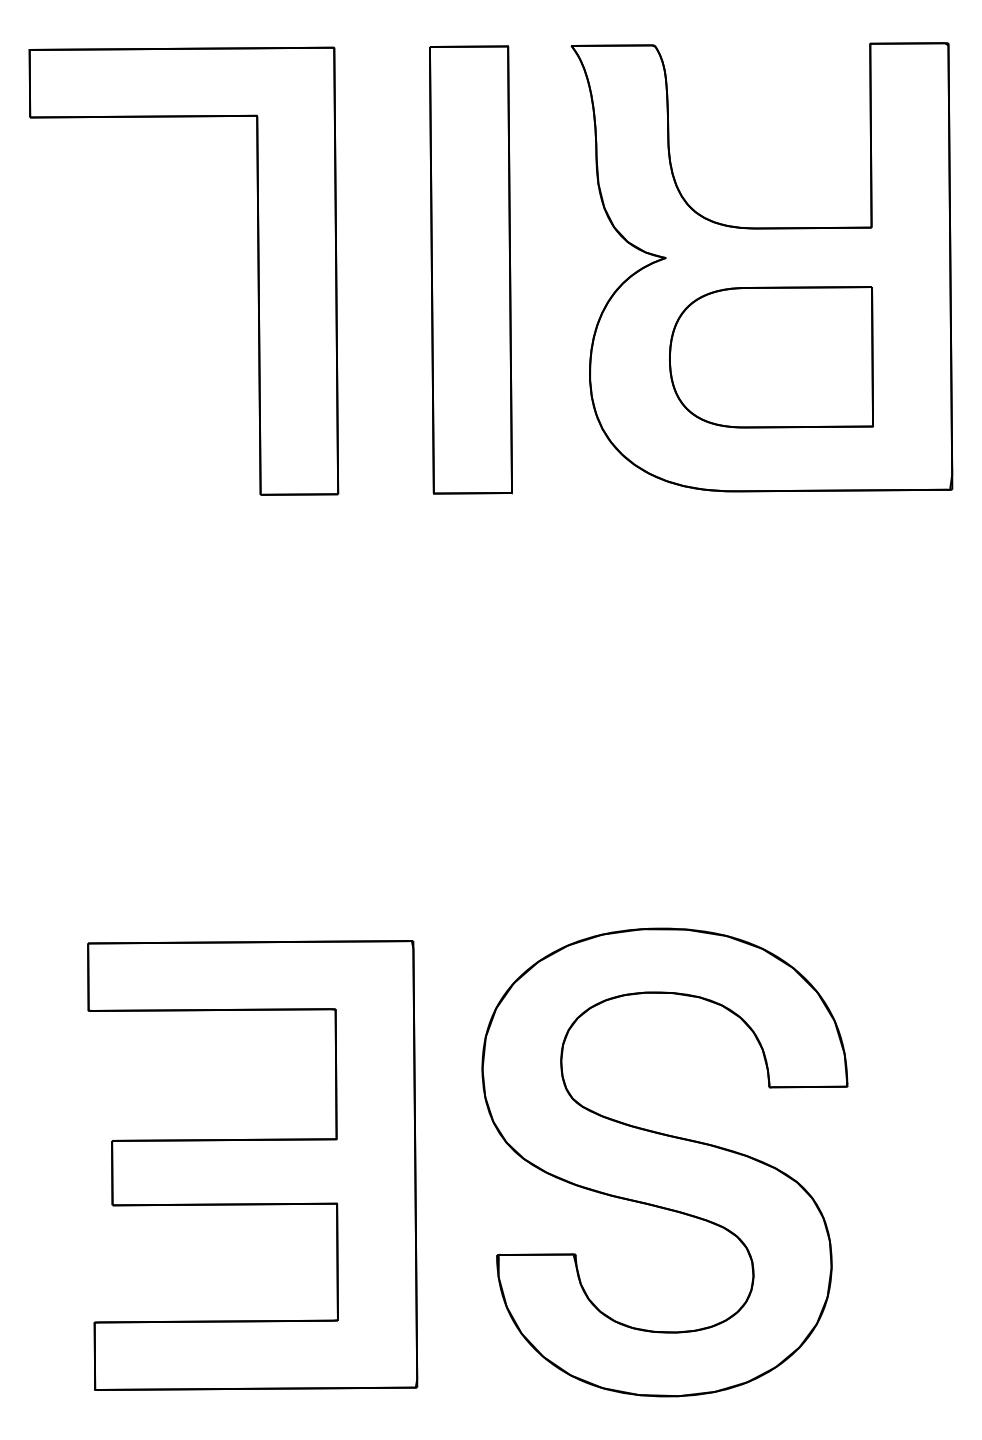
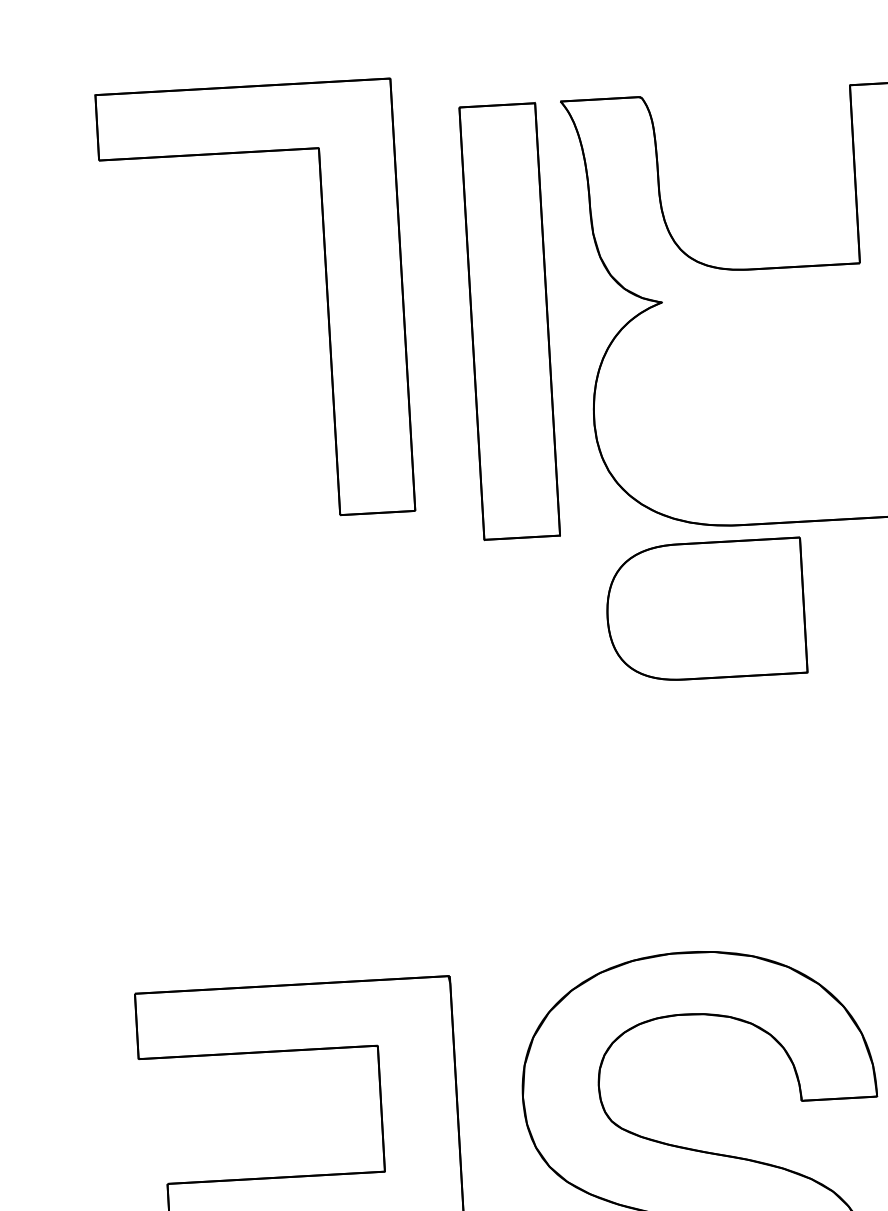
part: (470, 269) -> (509, 321), moved
part: (257, 270) -> (326, 297), moved
part: (771, 357) -> (705, 610), moved

